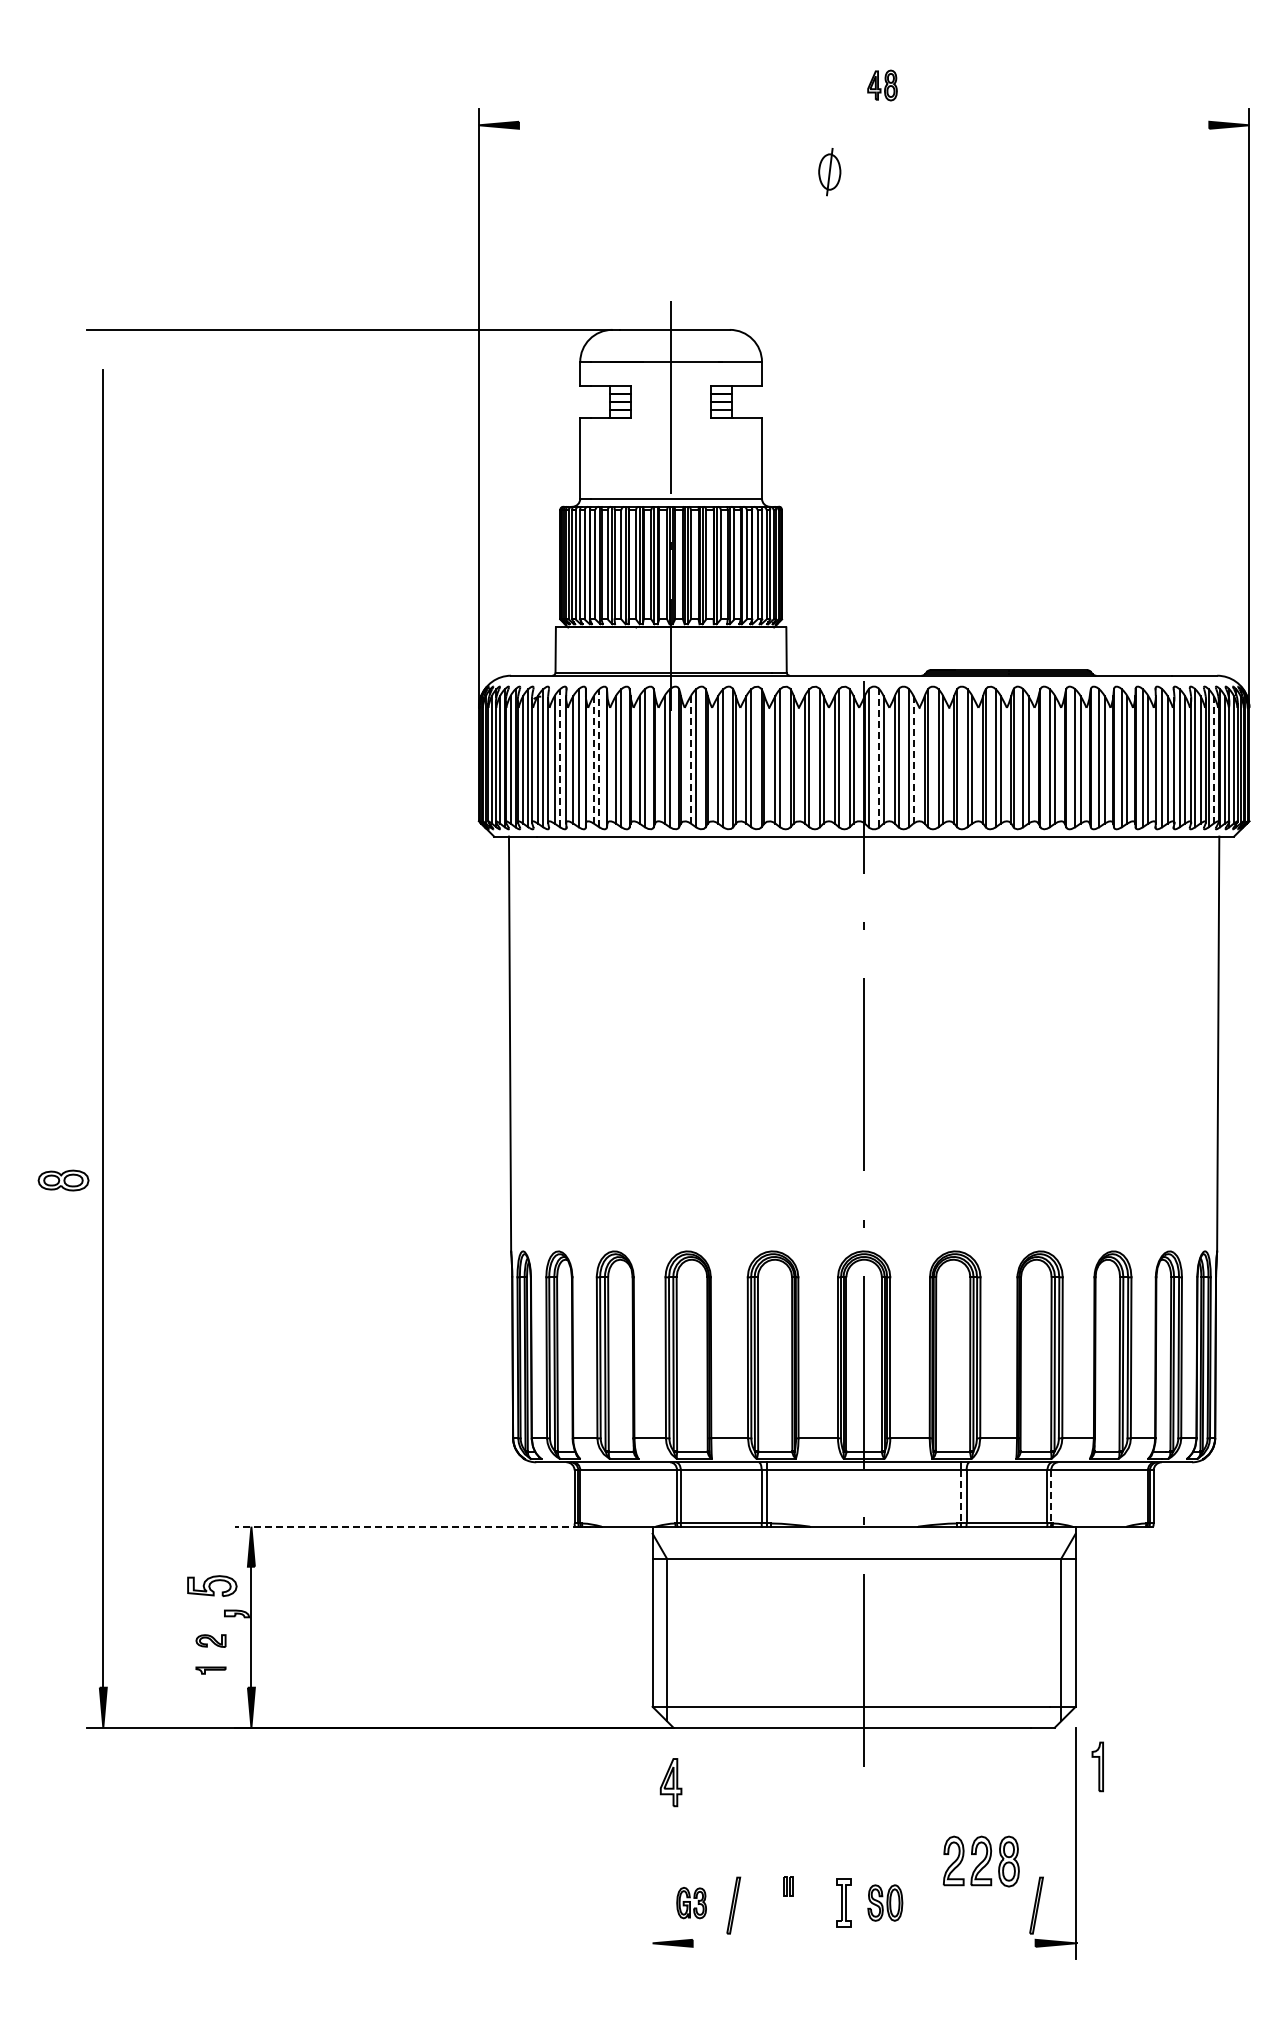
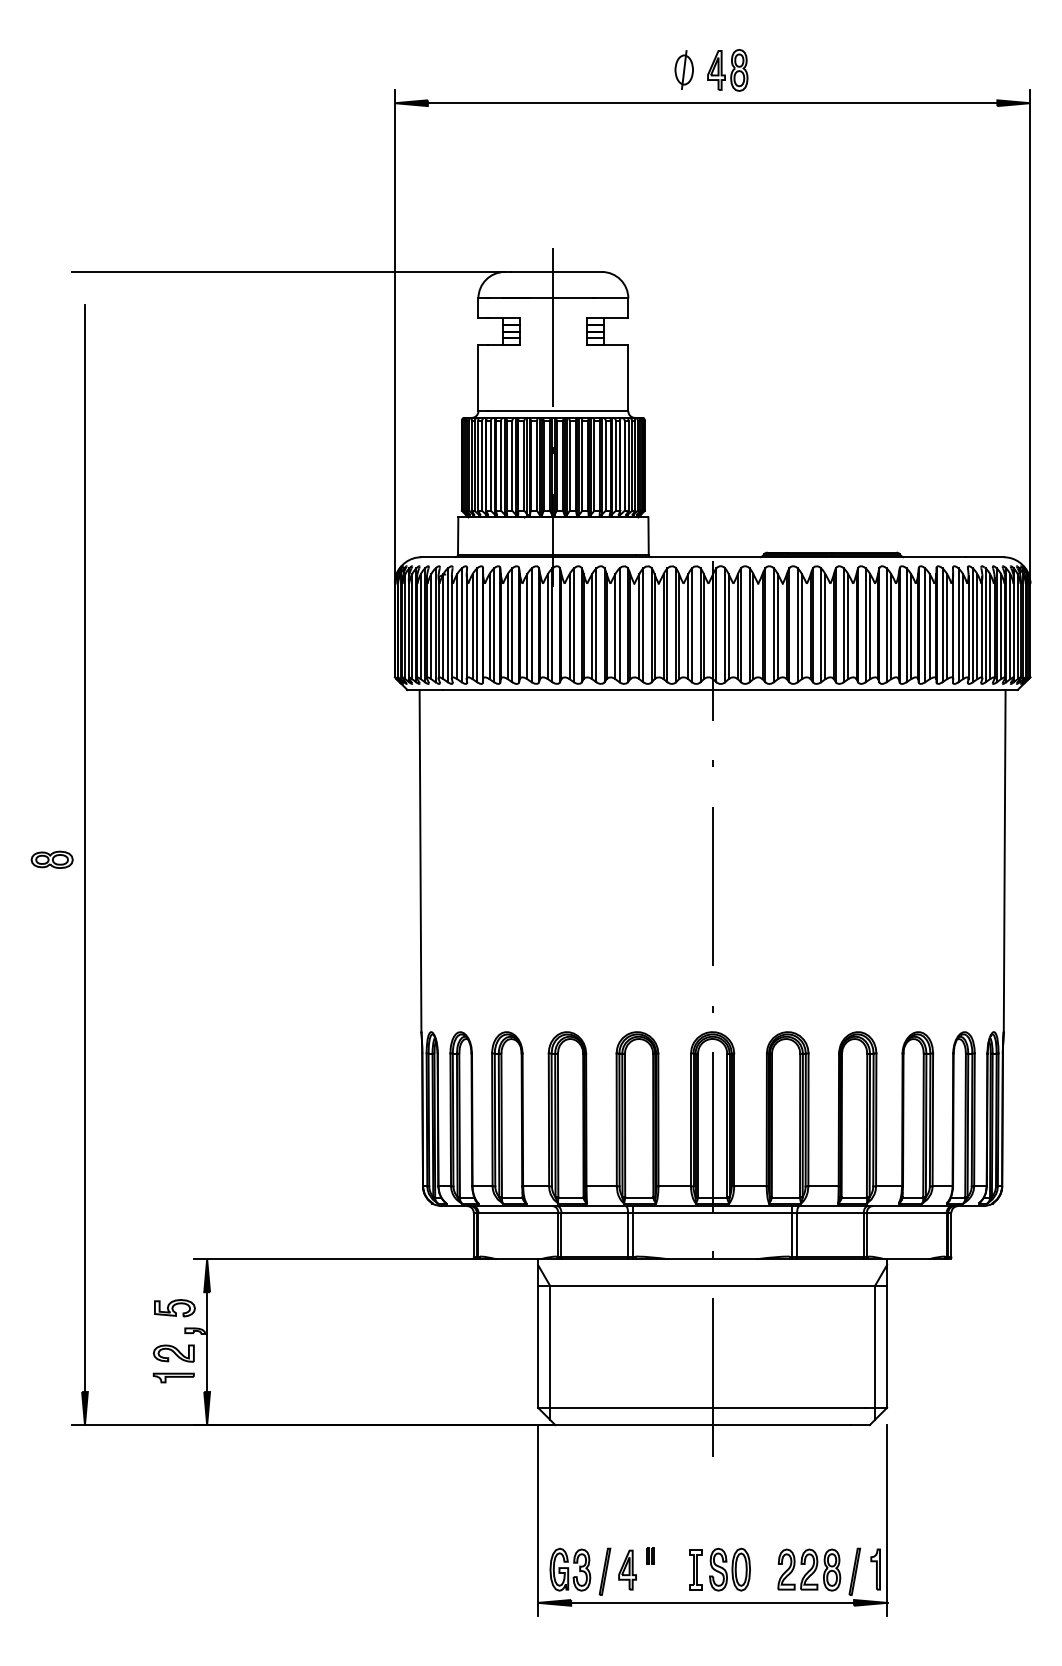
part: (882, 85) -> (727, 70), size x1.67
line: (863, 125) -> (712, 103), added
part: (829, 172) -> (684, 70), moved
line: (560, 757) -> (462, 624), dashed -> solid
line: (599, 757) -> (494, 624), dashed -> solid
line: (879, 757) -> (725, 624), dashed -> solid
line: (593, 759) -> (489, 626), dashed -> solid
line: (690, 759) -> (569, 626), dashed -> solid
line: (913, 759) -> (753, 626), dashed -> solid
line: (1213, 759) -> (1000, 626), dashed -> solid
part: (63, 1180) -> (52, 859), moved
line: (960, 1496) -> (792, 1234), dashed -> solid
line: (1051, 1496) -> (867, 1234), dashed -> solid
line: (418, 1526) -> (344, 1259), dashed -> solid
part: (210, 1640) -> (173, 1353), size x1.67
part: (210, 1670) -> (173, 1377), size x1.67
part: (1097, 1766) -> (875, 1569), moved
part: (670, 1782) -> (627, 1570), moved
line: (652, 1843) -> (538, 1520), added
part: (980, 1861) -> (808, 1570), moved
part: (691, 1902) -> (570, 1569), size x1.67
part: (885, 1902) -> (730, 1569), size x1.43
line: (863, 1943) -> (712, 1603), added

